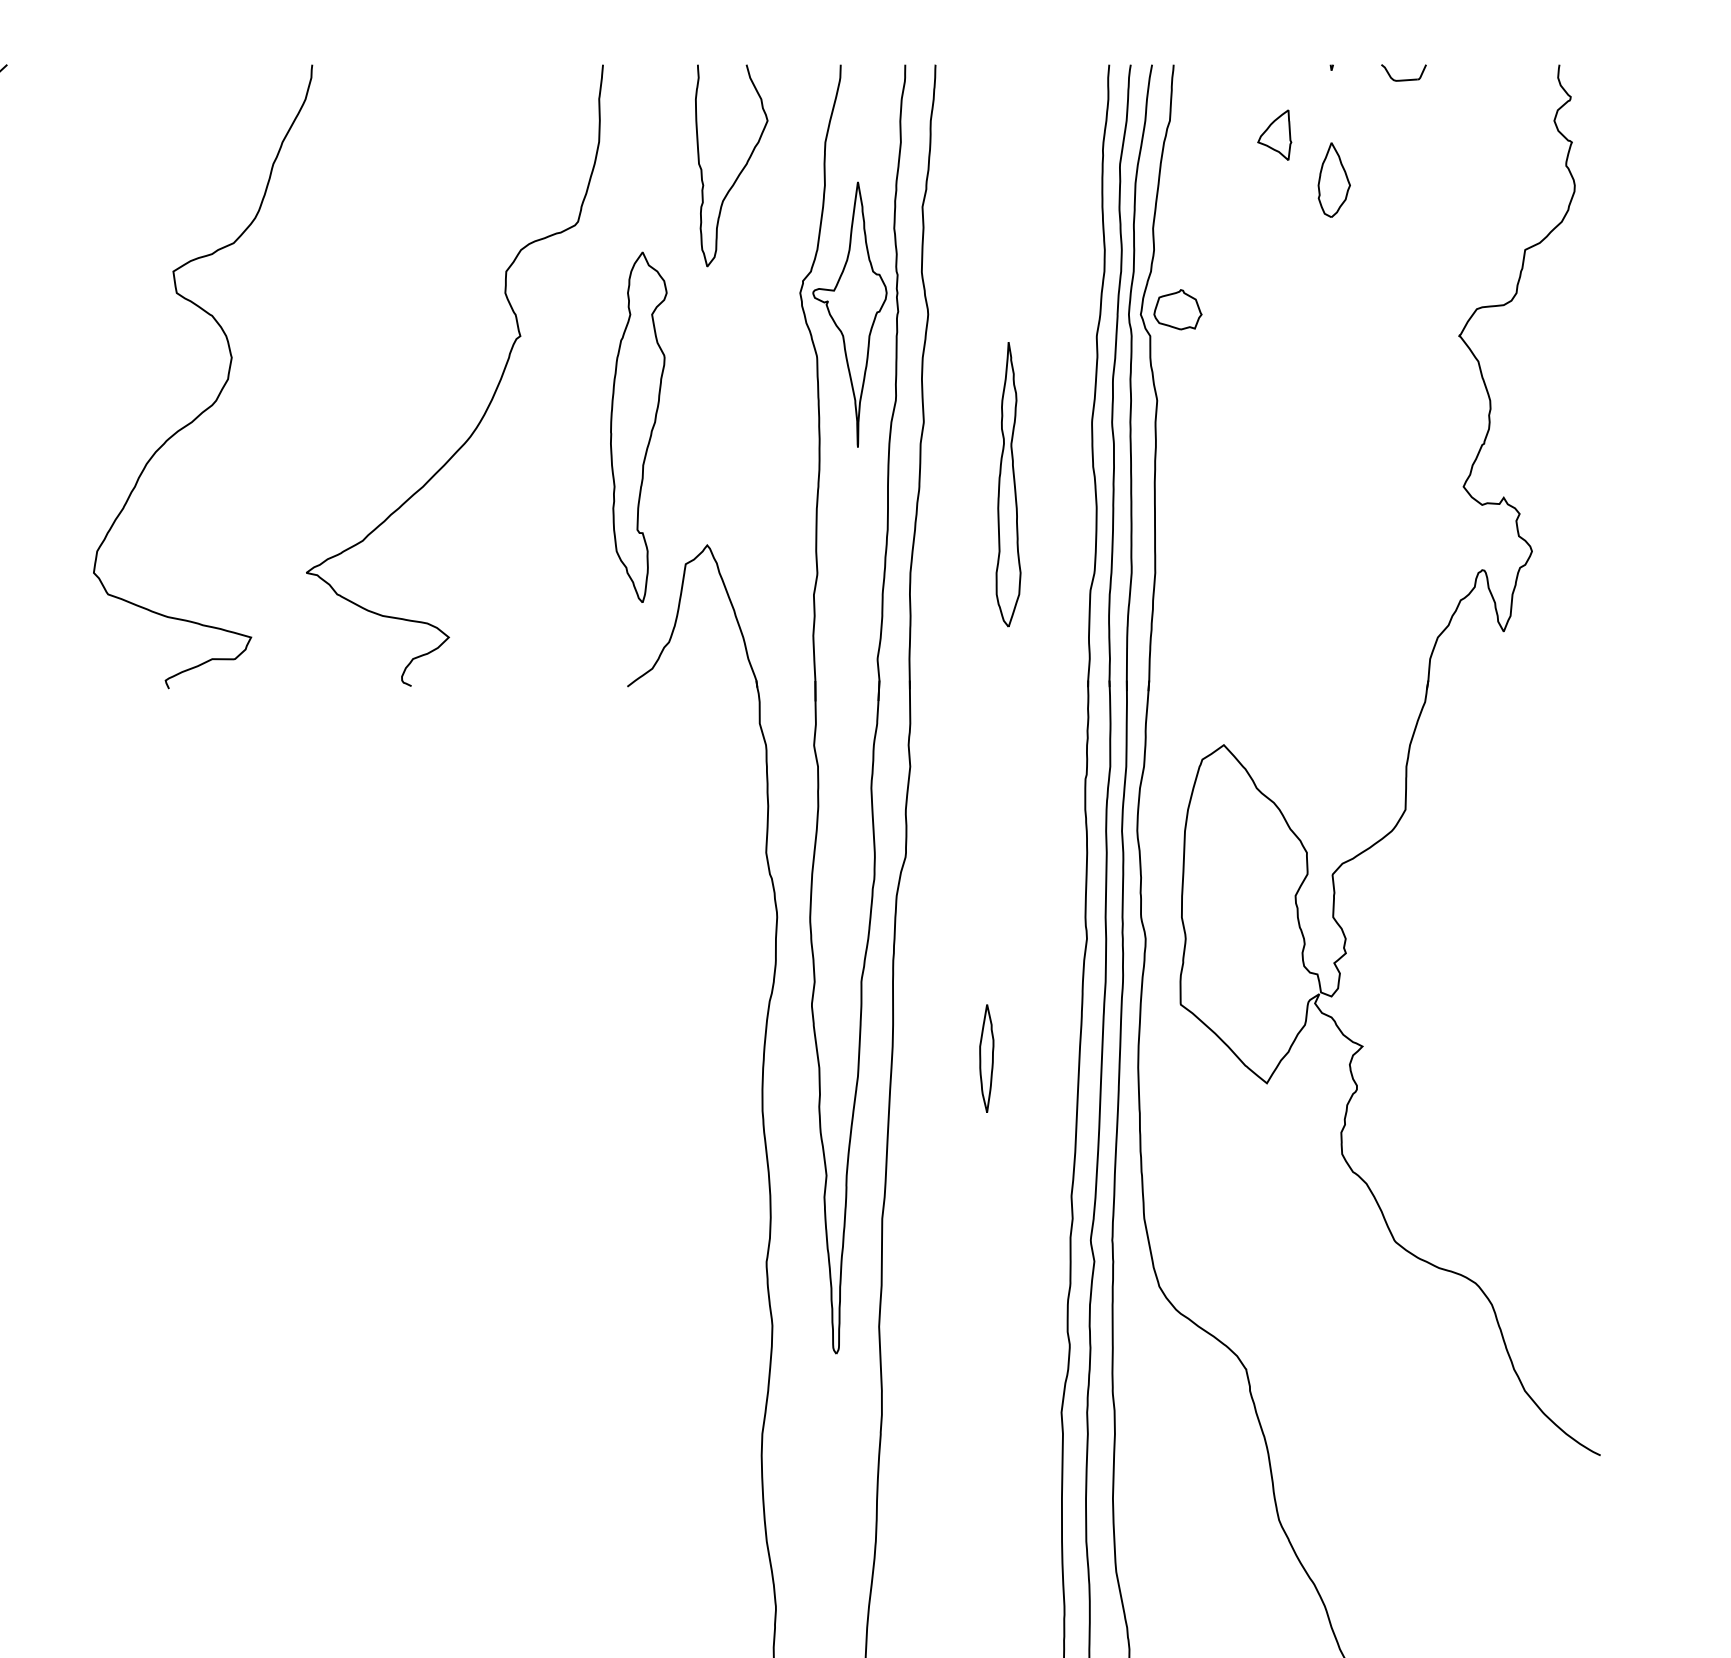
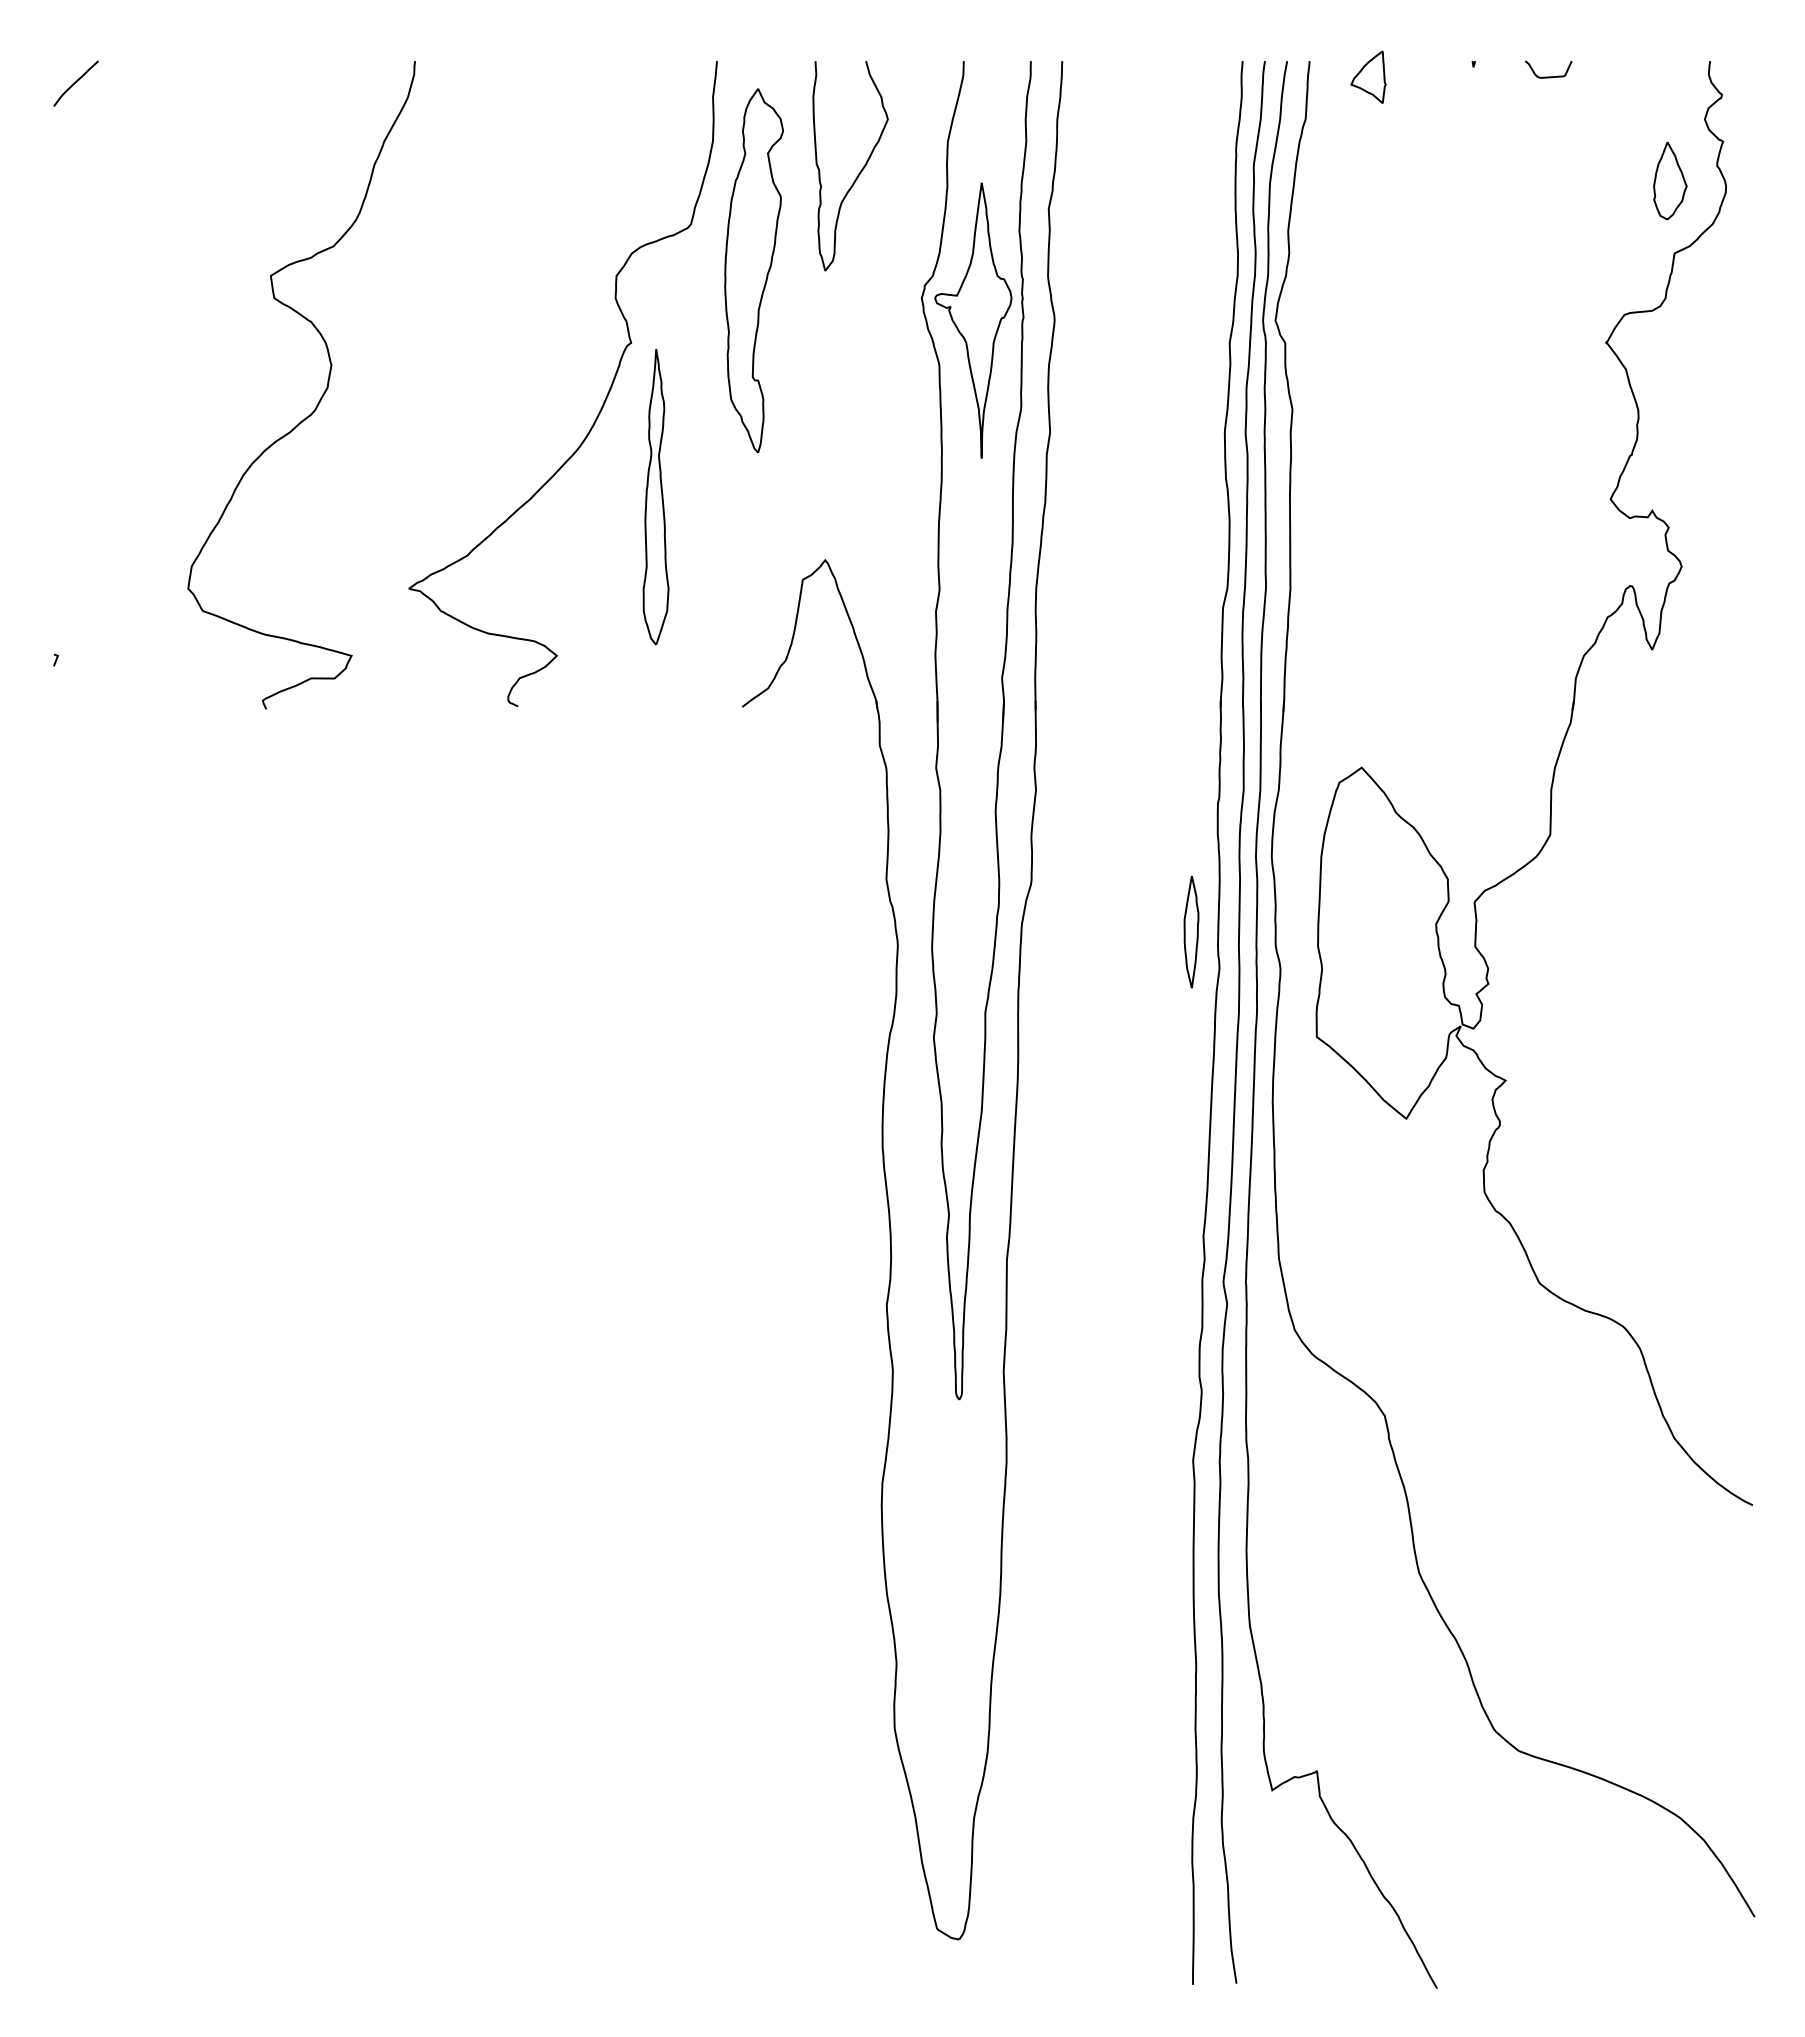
part: (1274, 134) -> (1368, 76), moved
part: (1334, 179) -> (1670, 180), moved
part: (1177, 309) -> (1313, 315), removed
part: (638, 427) -> (753, 270), moved
part: (1007, 484) -> (655, 497), moved
part: (986, 1057) -> (1191, 931), moved

